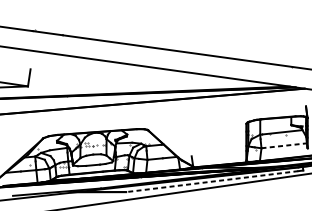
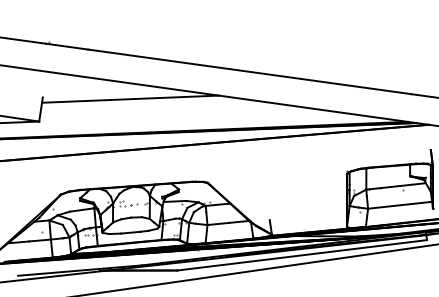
line: (92, 70) -> (130, 98), added
line: (284, 145) -> (400, 205), dashed -> solid
line: (212, 181) -> (298, 255), dashed -> solid

